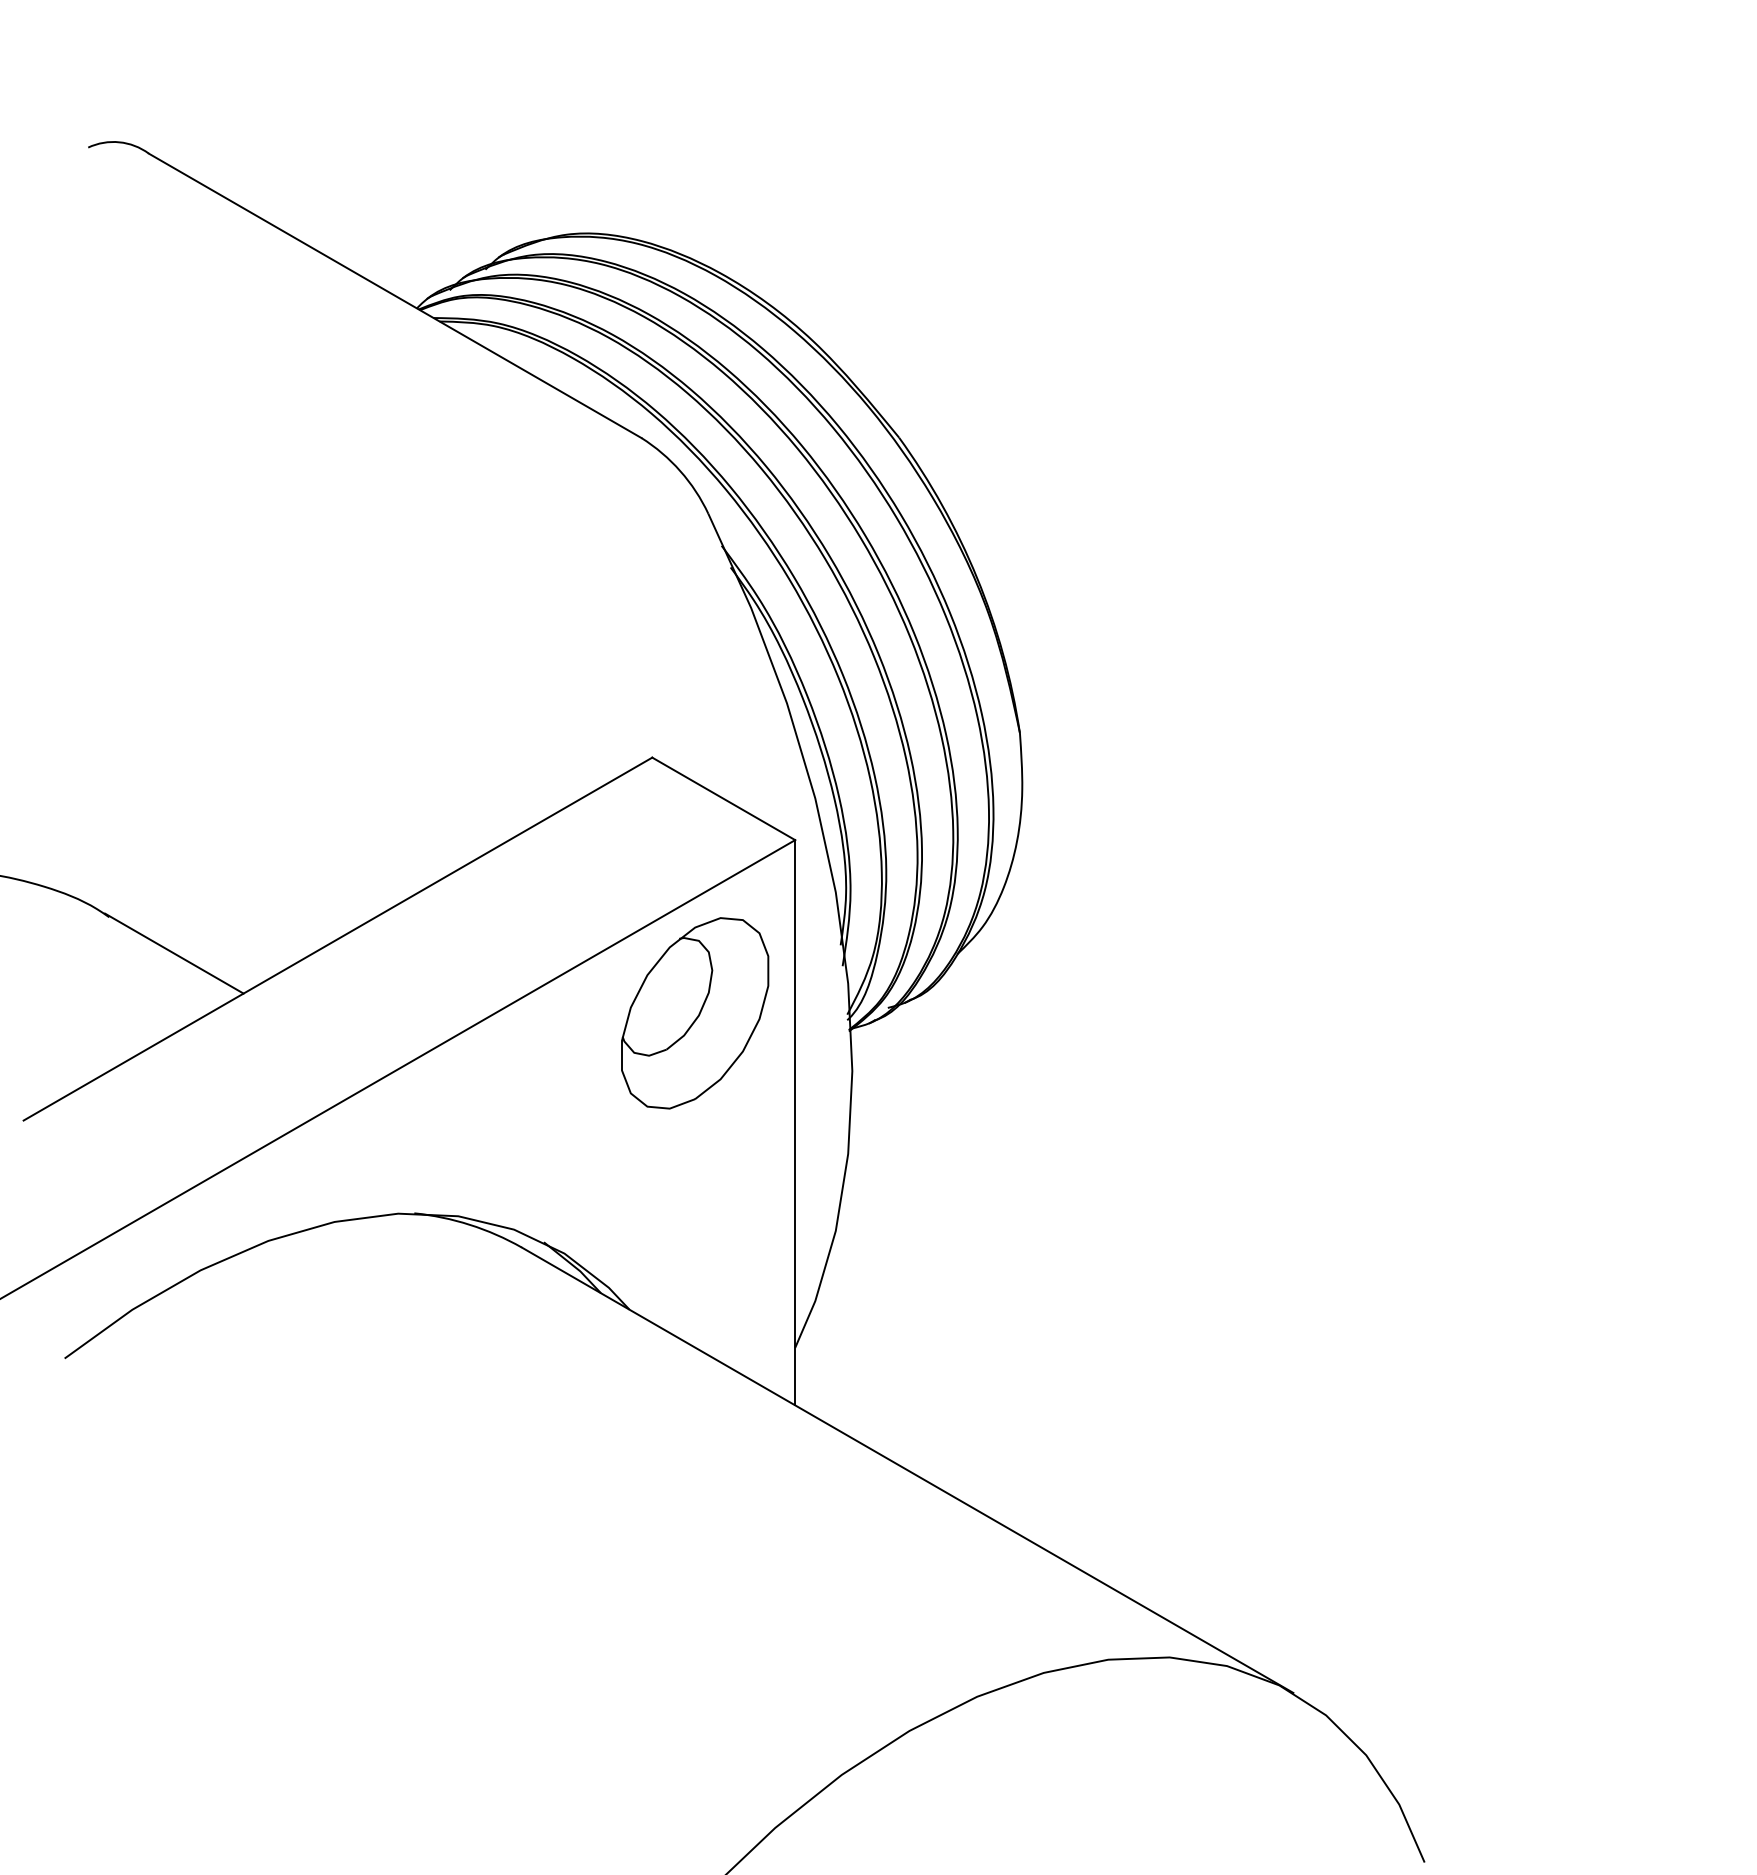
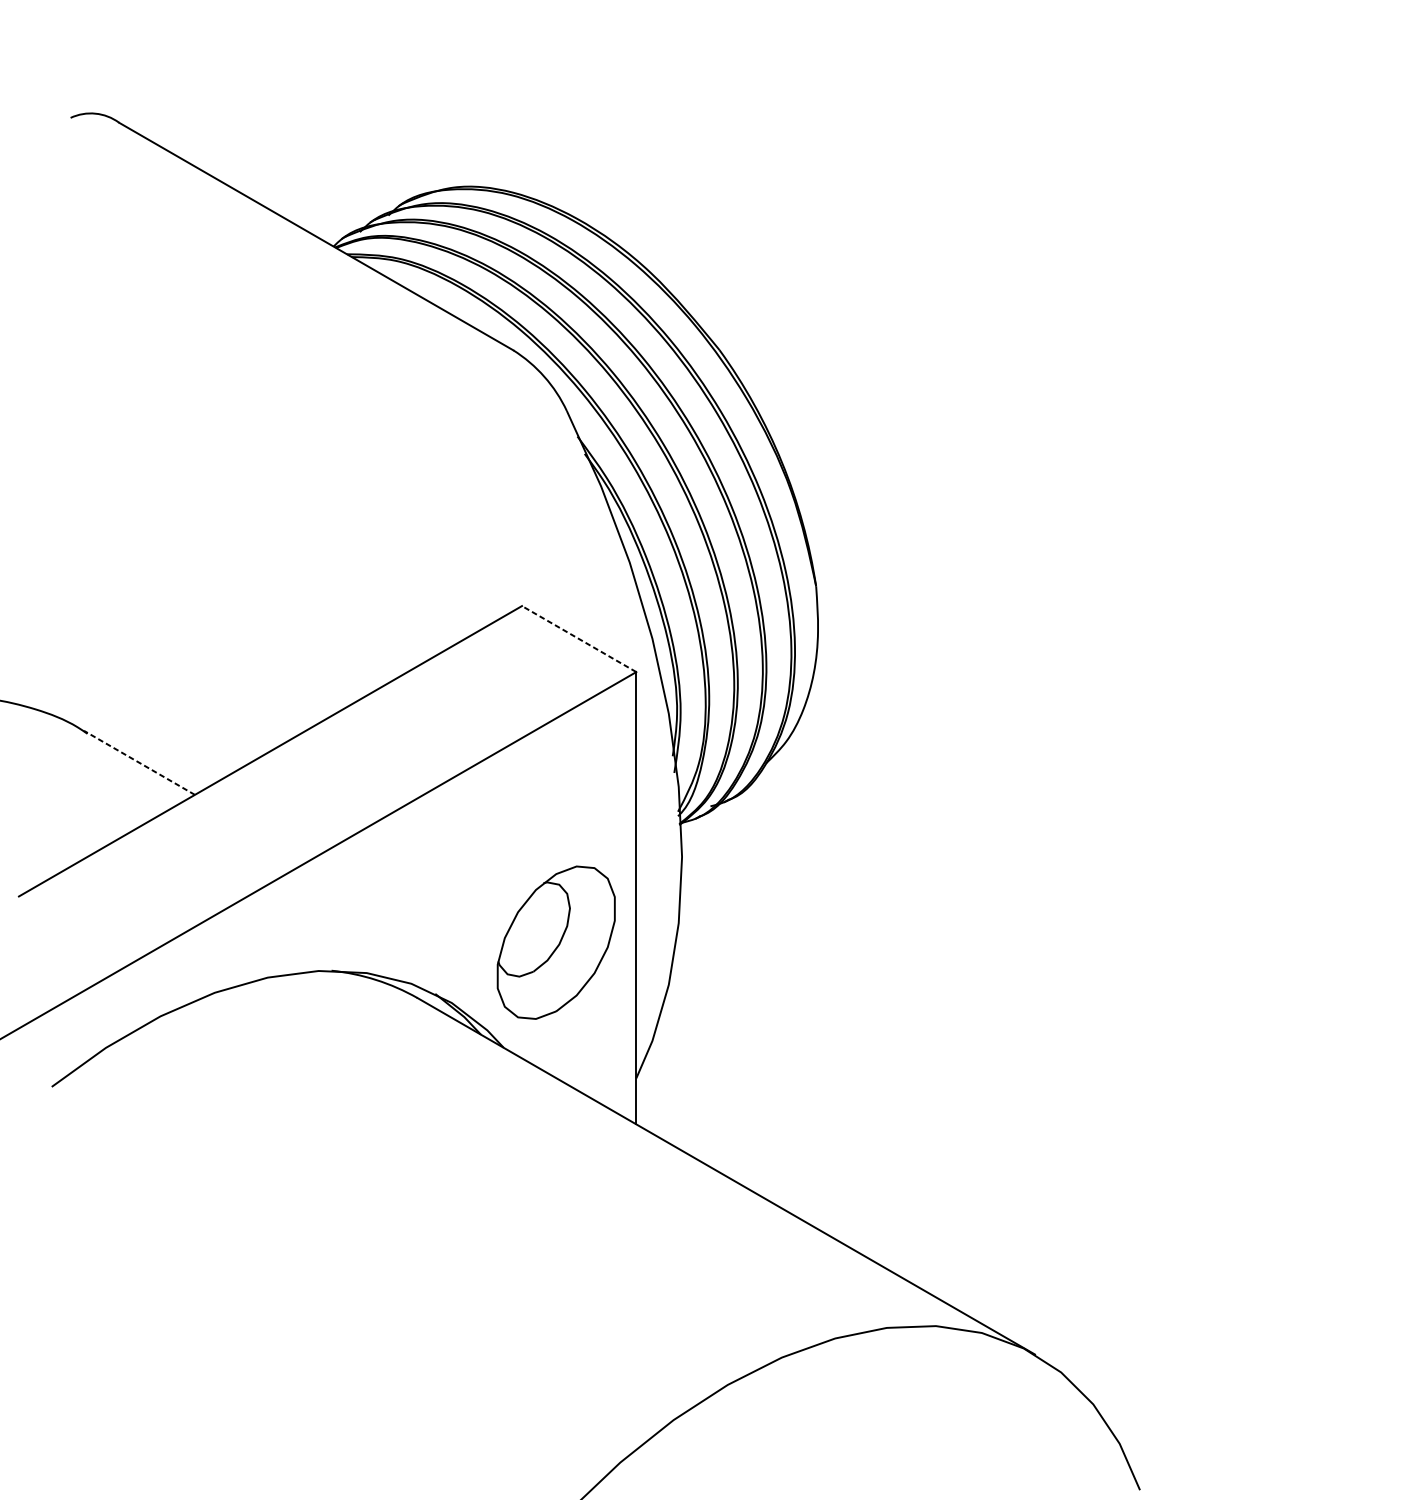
line: (723, 798) -> (578, 638), solid -> dashed
line: (173, 953) -> (138, 762), solid -> dashed
part: (695, 1013) -> (556, 942), moved

